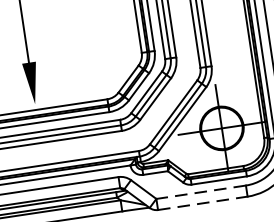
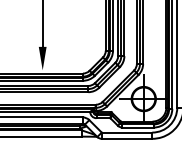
line: (200, 192) -> (126, 132), dashed -> solid
line: (203, 202) -> (127, 138), dashed -> solid

